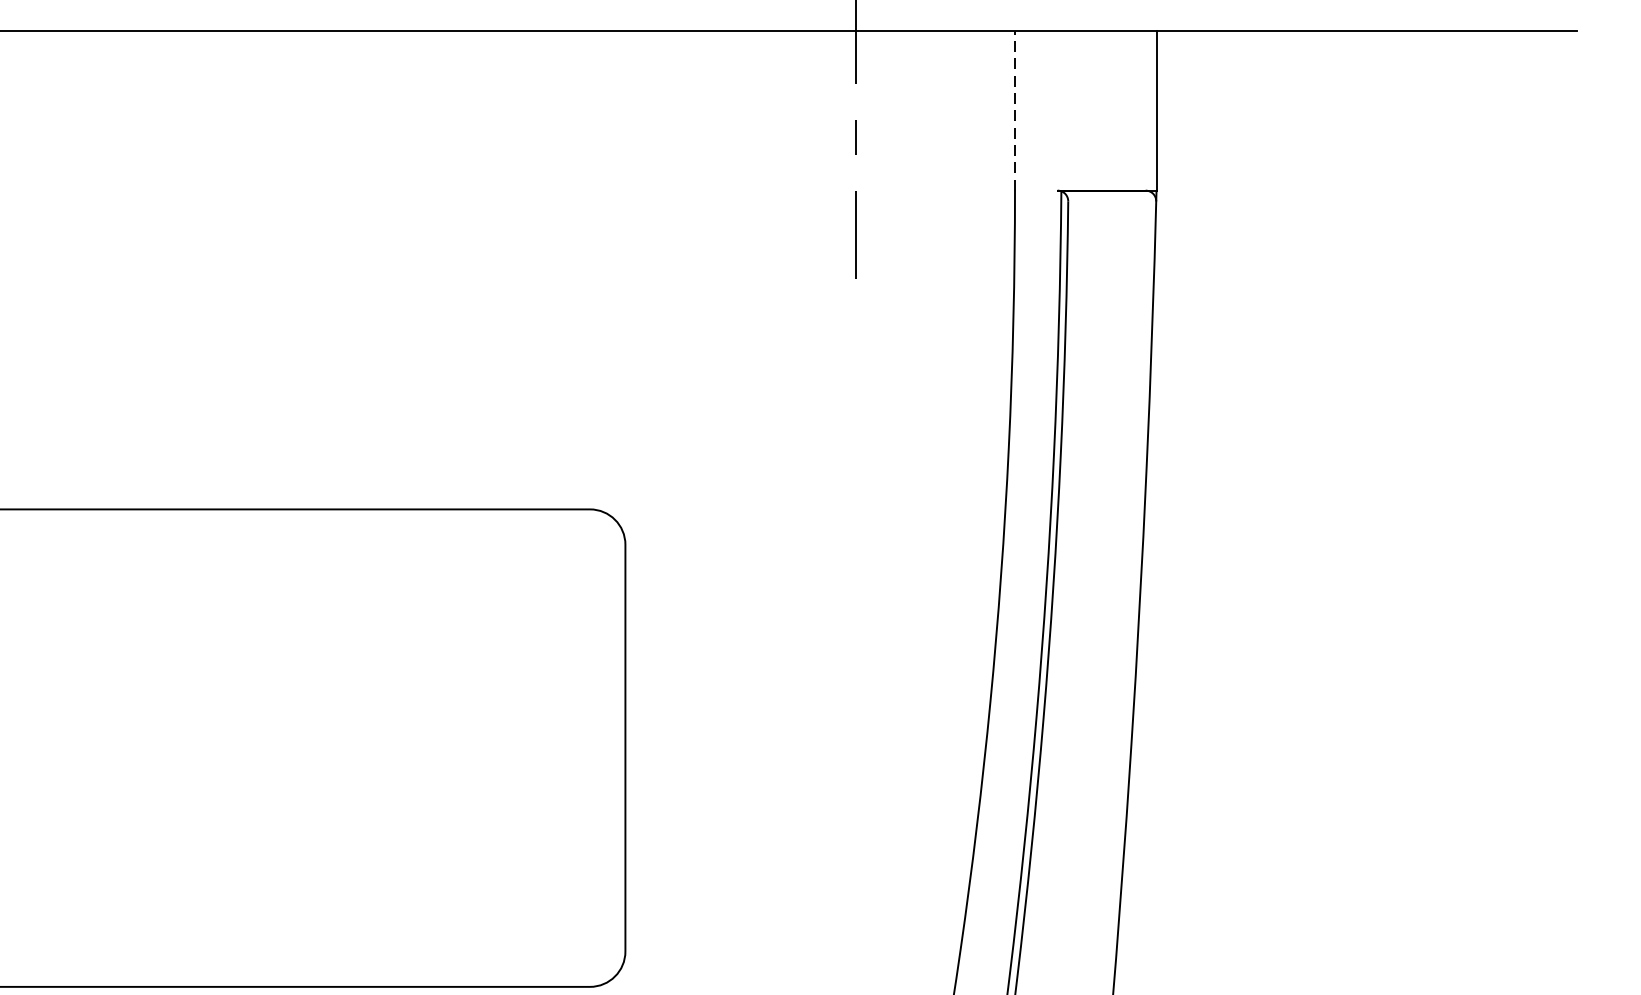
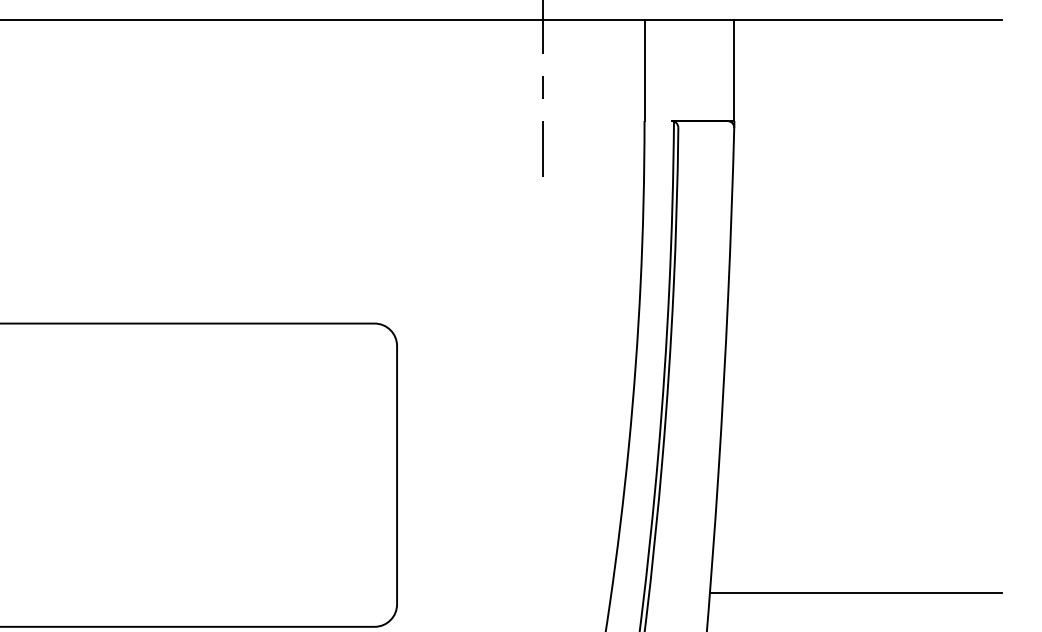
line: (1014, 110) -> (644, 70), dashed -> solid
line: (1347, 934) -> (855, 593), added

